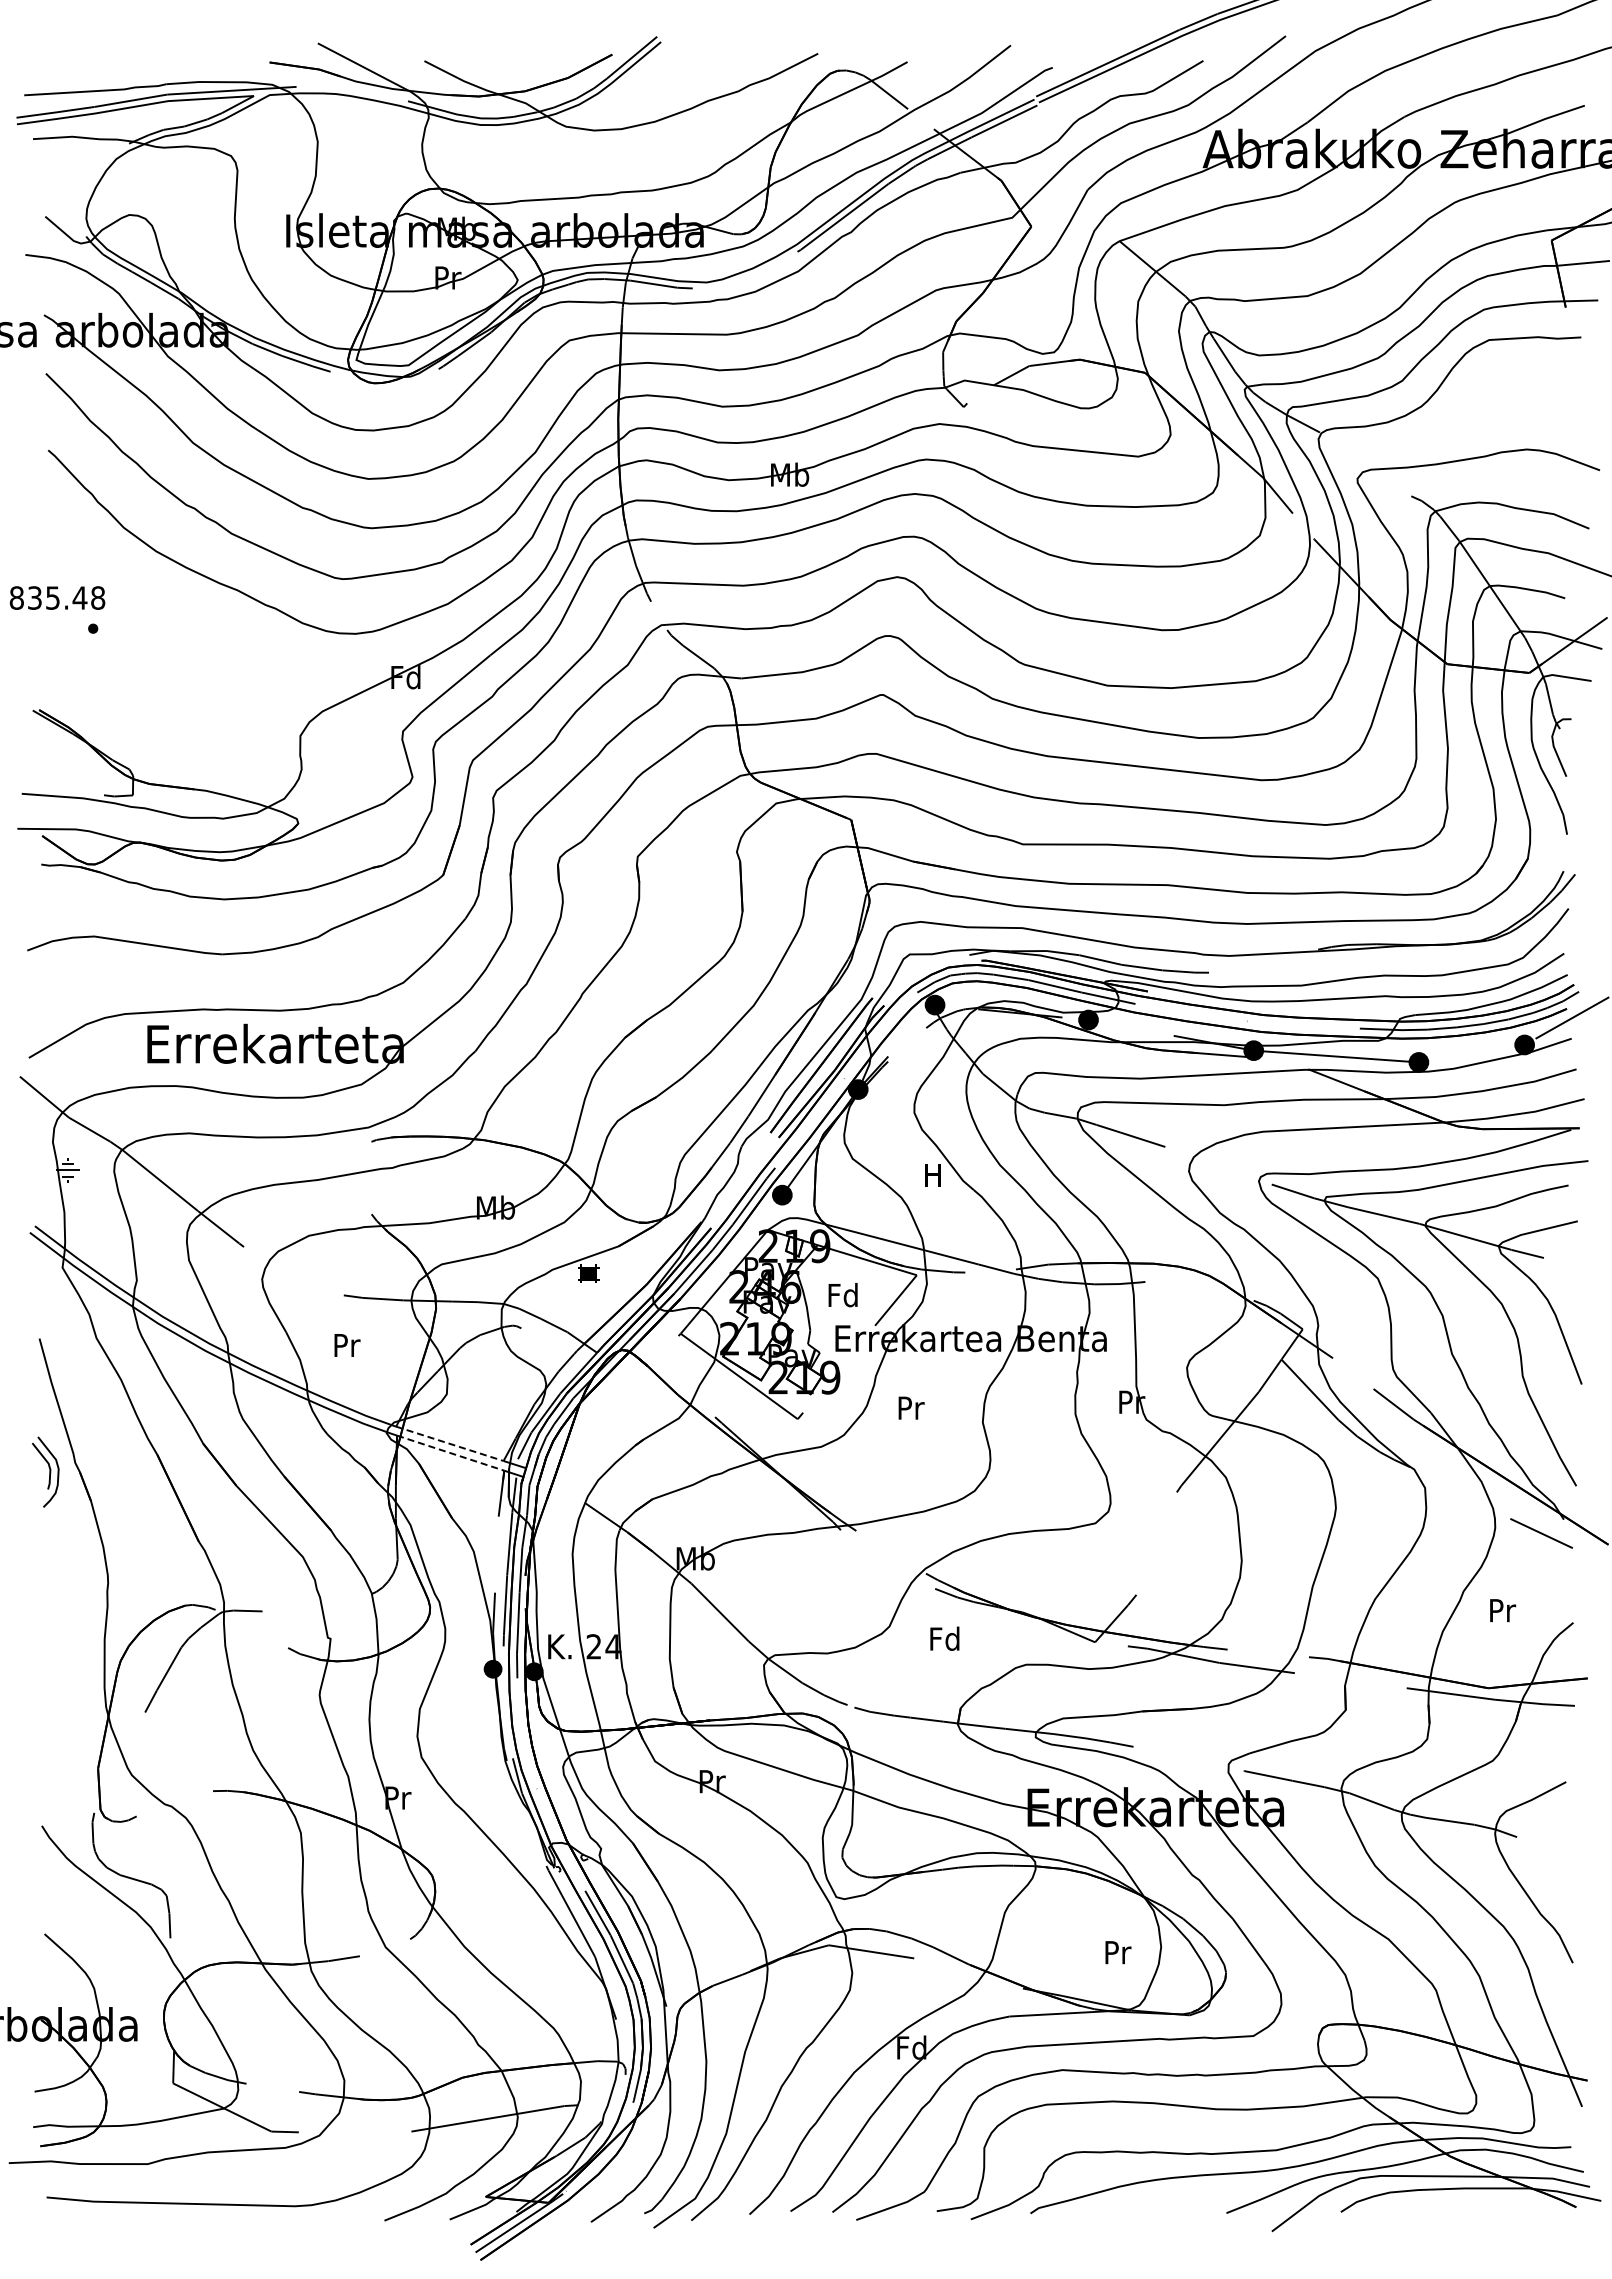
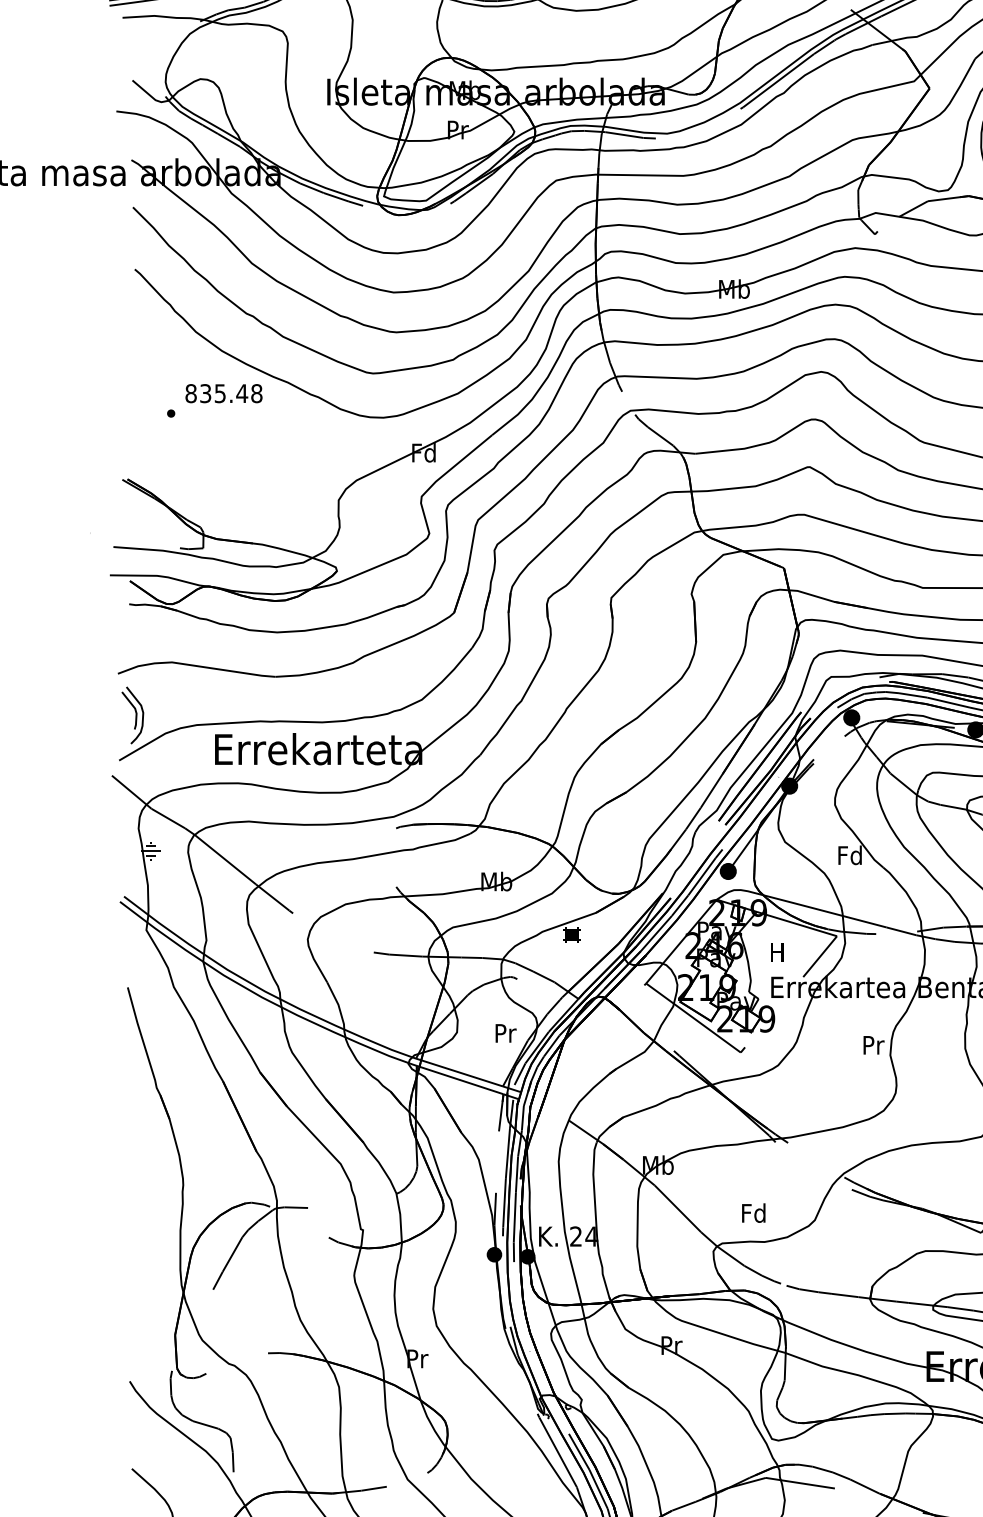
text: (57, 597) -> (223, 393), moved
text: (932, 1175) -> (849, 855), H -> Fd
text: (842, 1295) -> (776, 952), Fd -> H
text: (347, 1345) -> (506, 1033), moved
text: (911, 1407) -> (873, 1044), moved
line: (450, 1443) -> (460, 1072), dashed -> solid
line: (451, 1453) -> (460, 1080), dashed -> solid
part: (45, 1471) -> (132, 714), moved
text: (944, 1638) -> (753, 1212), moved

